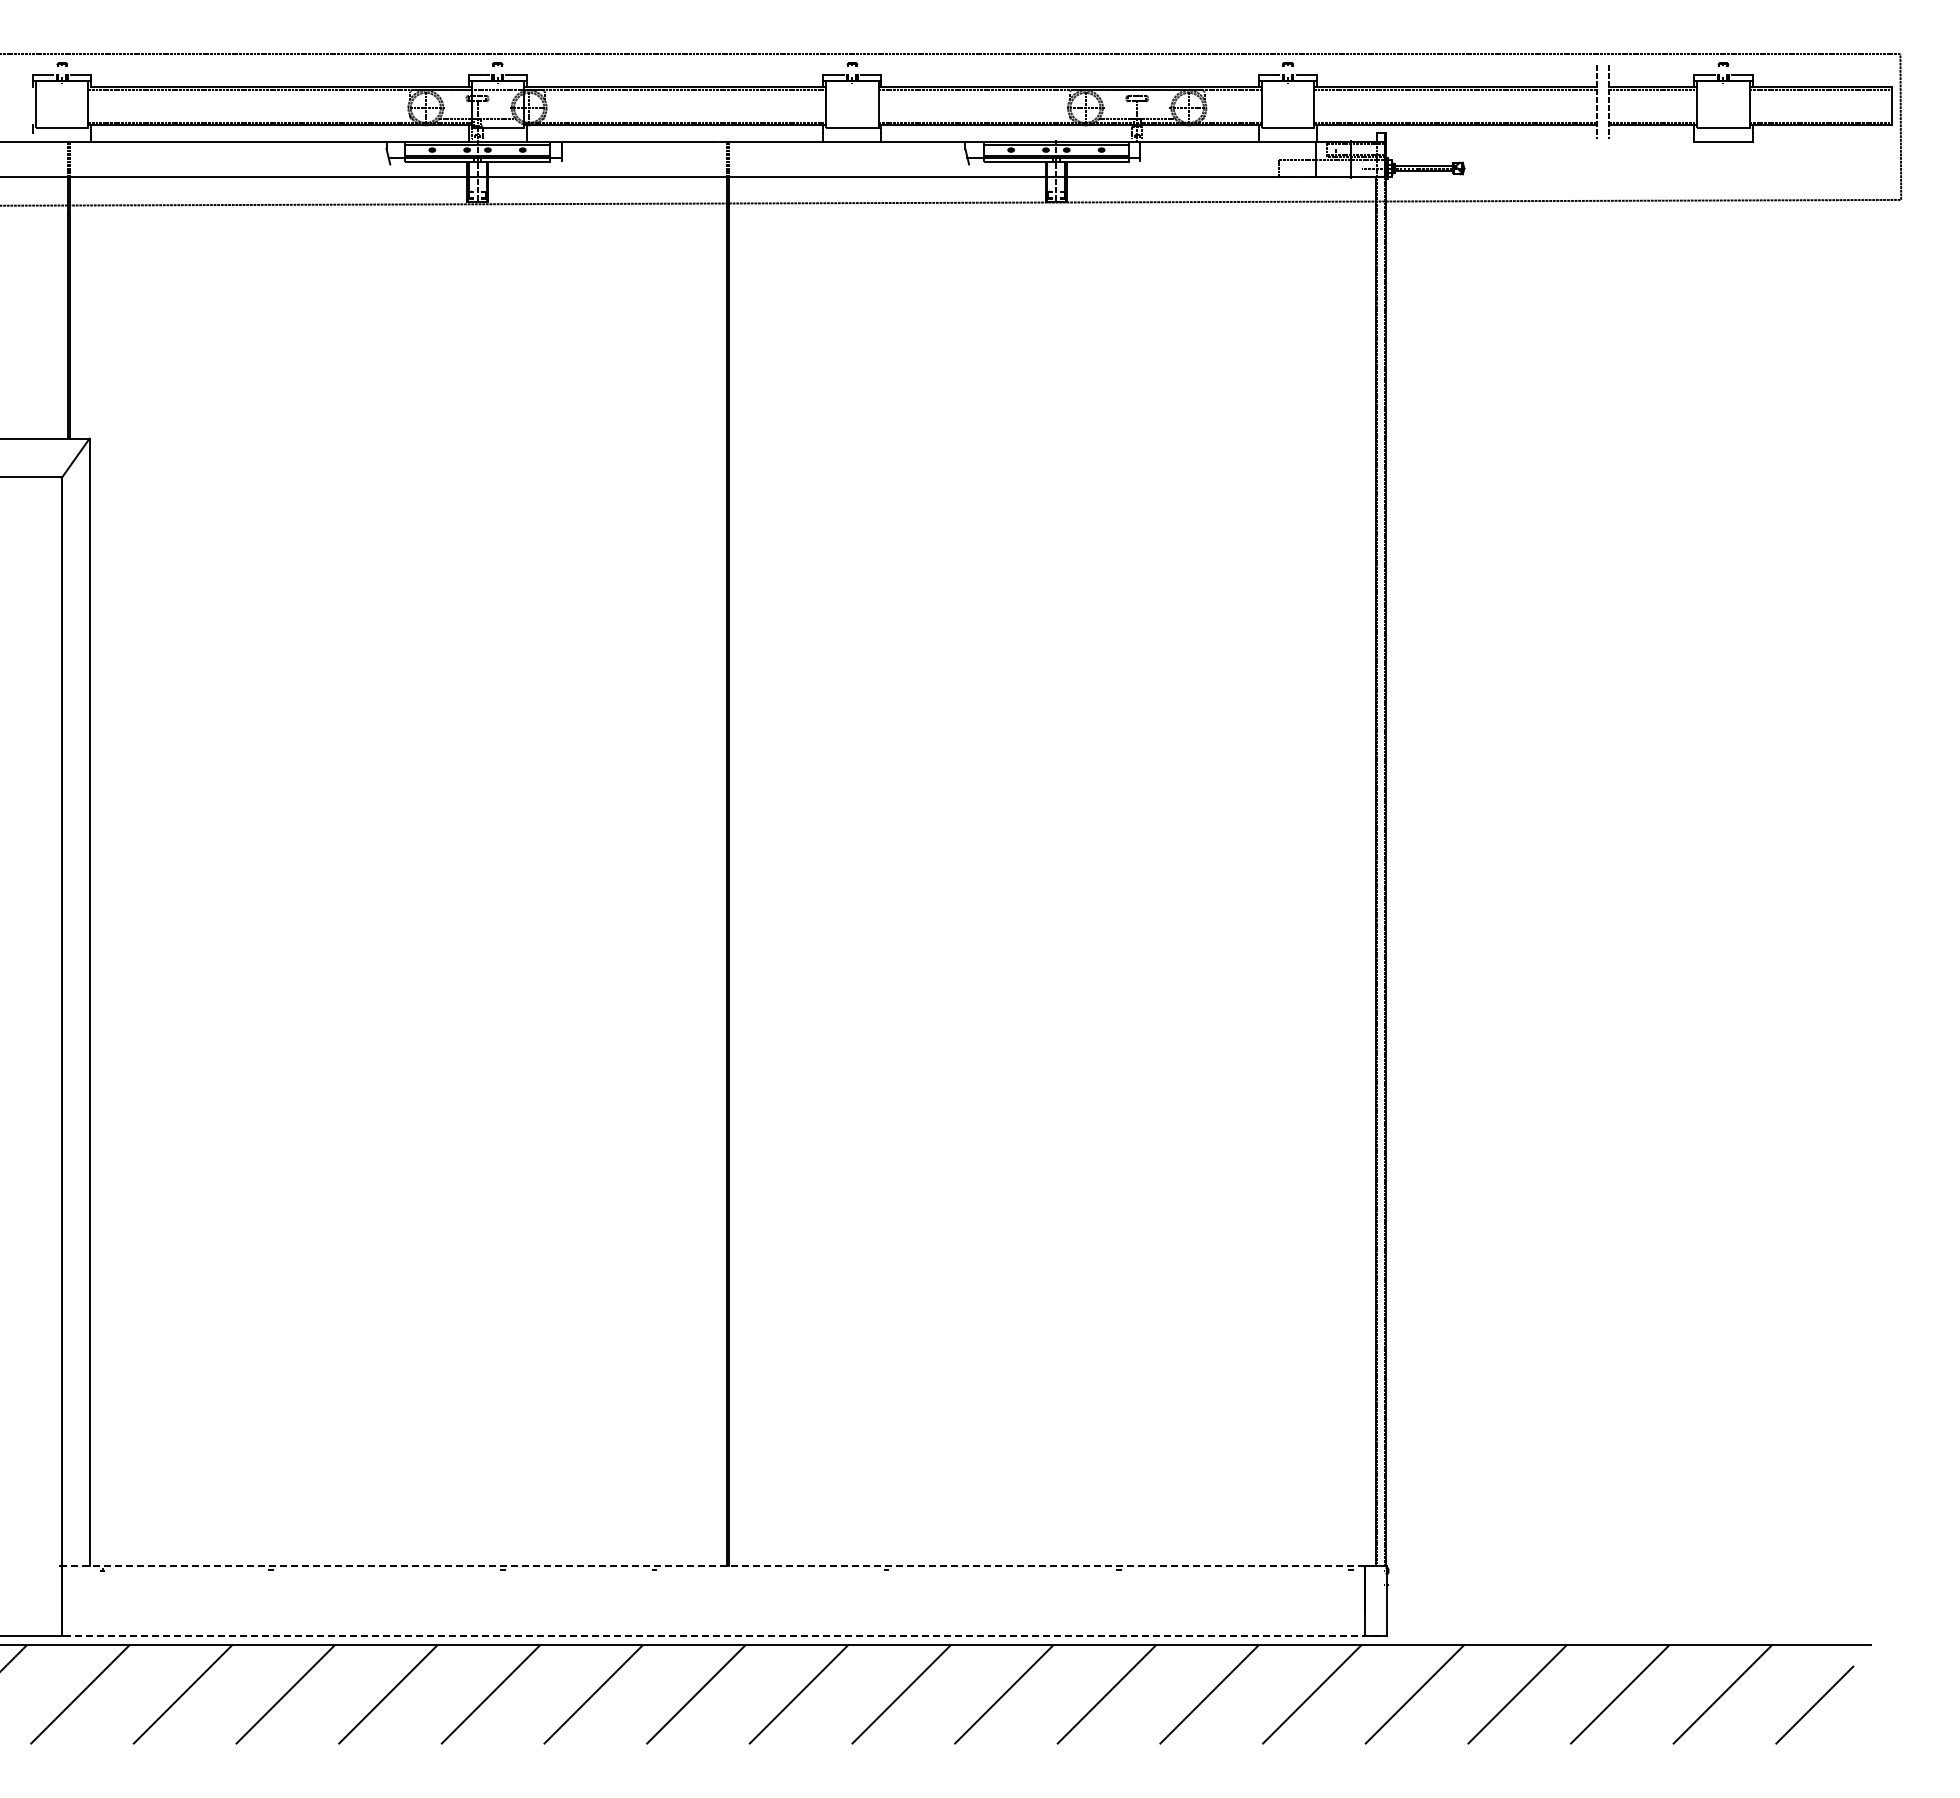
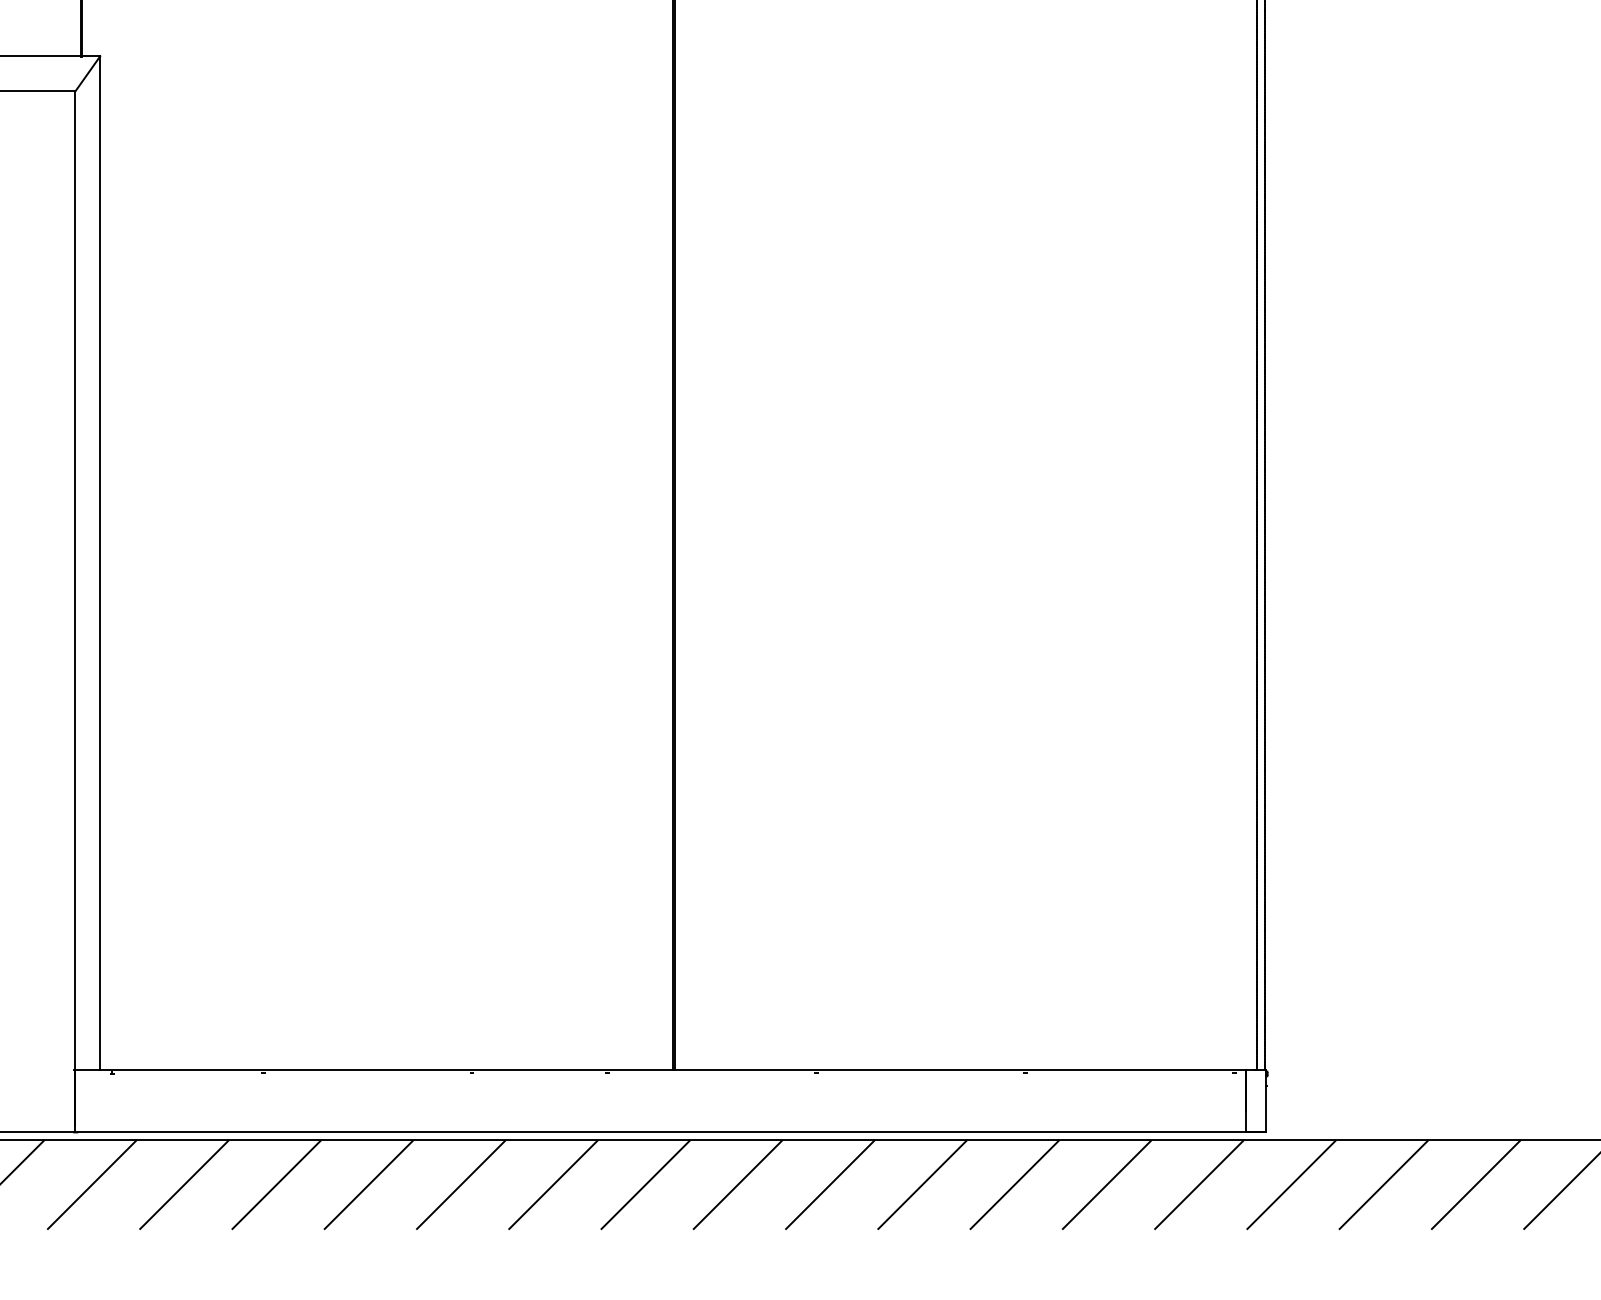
line: (713, 1566) -> (661, 1069), dashed -> solid
line: (725, 1636) -> (671, 1132), dashed -> solid

